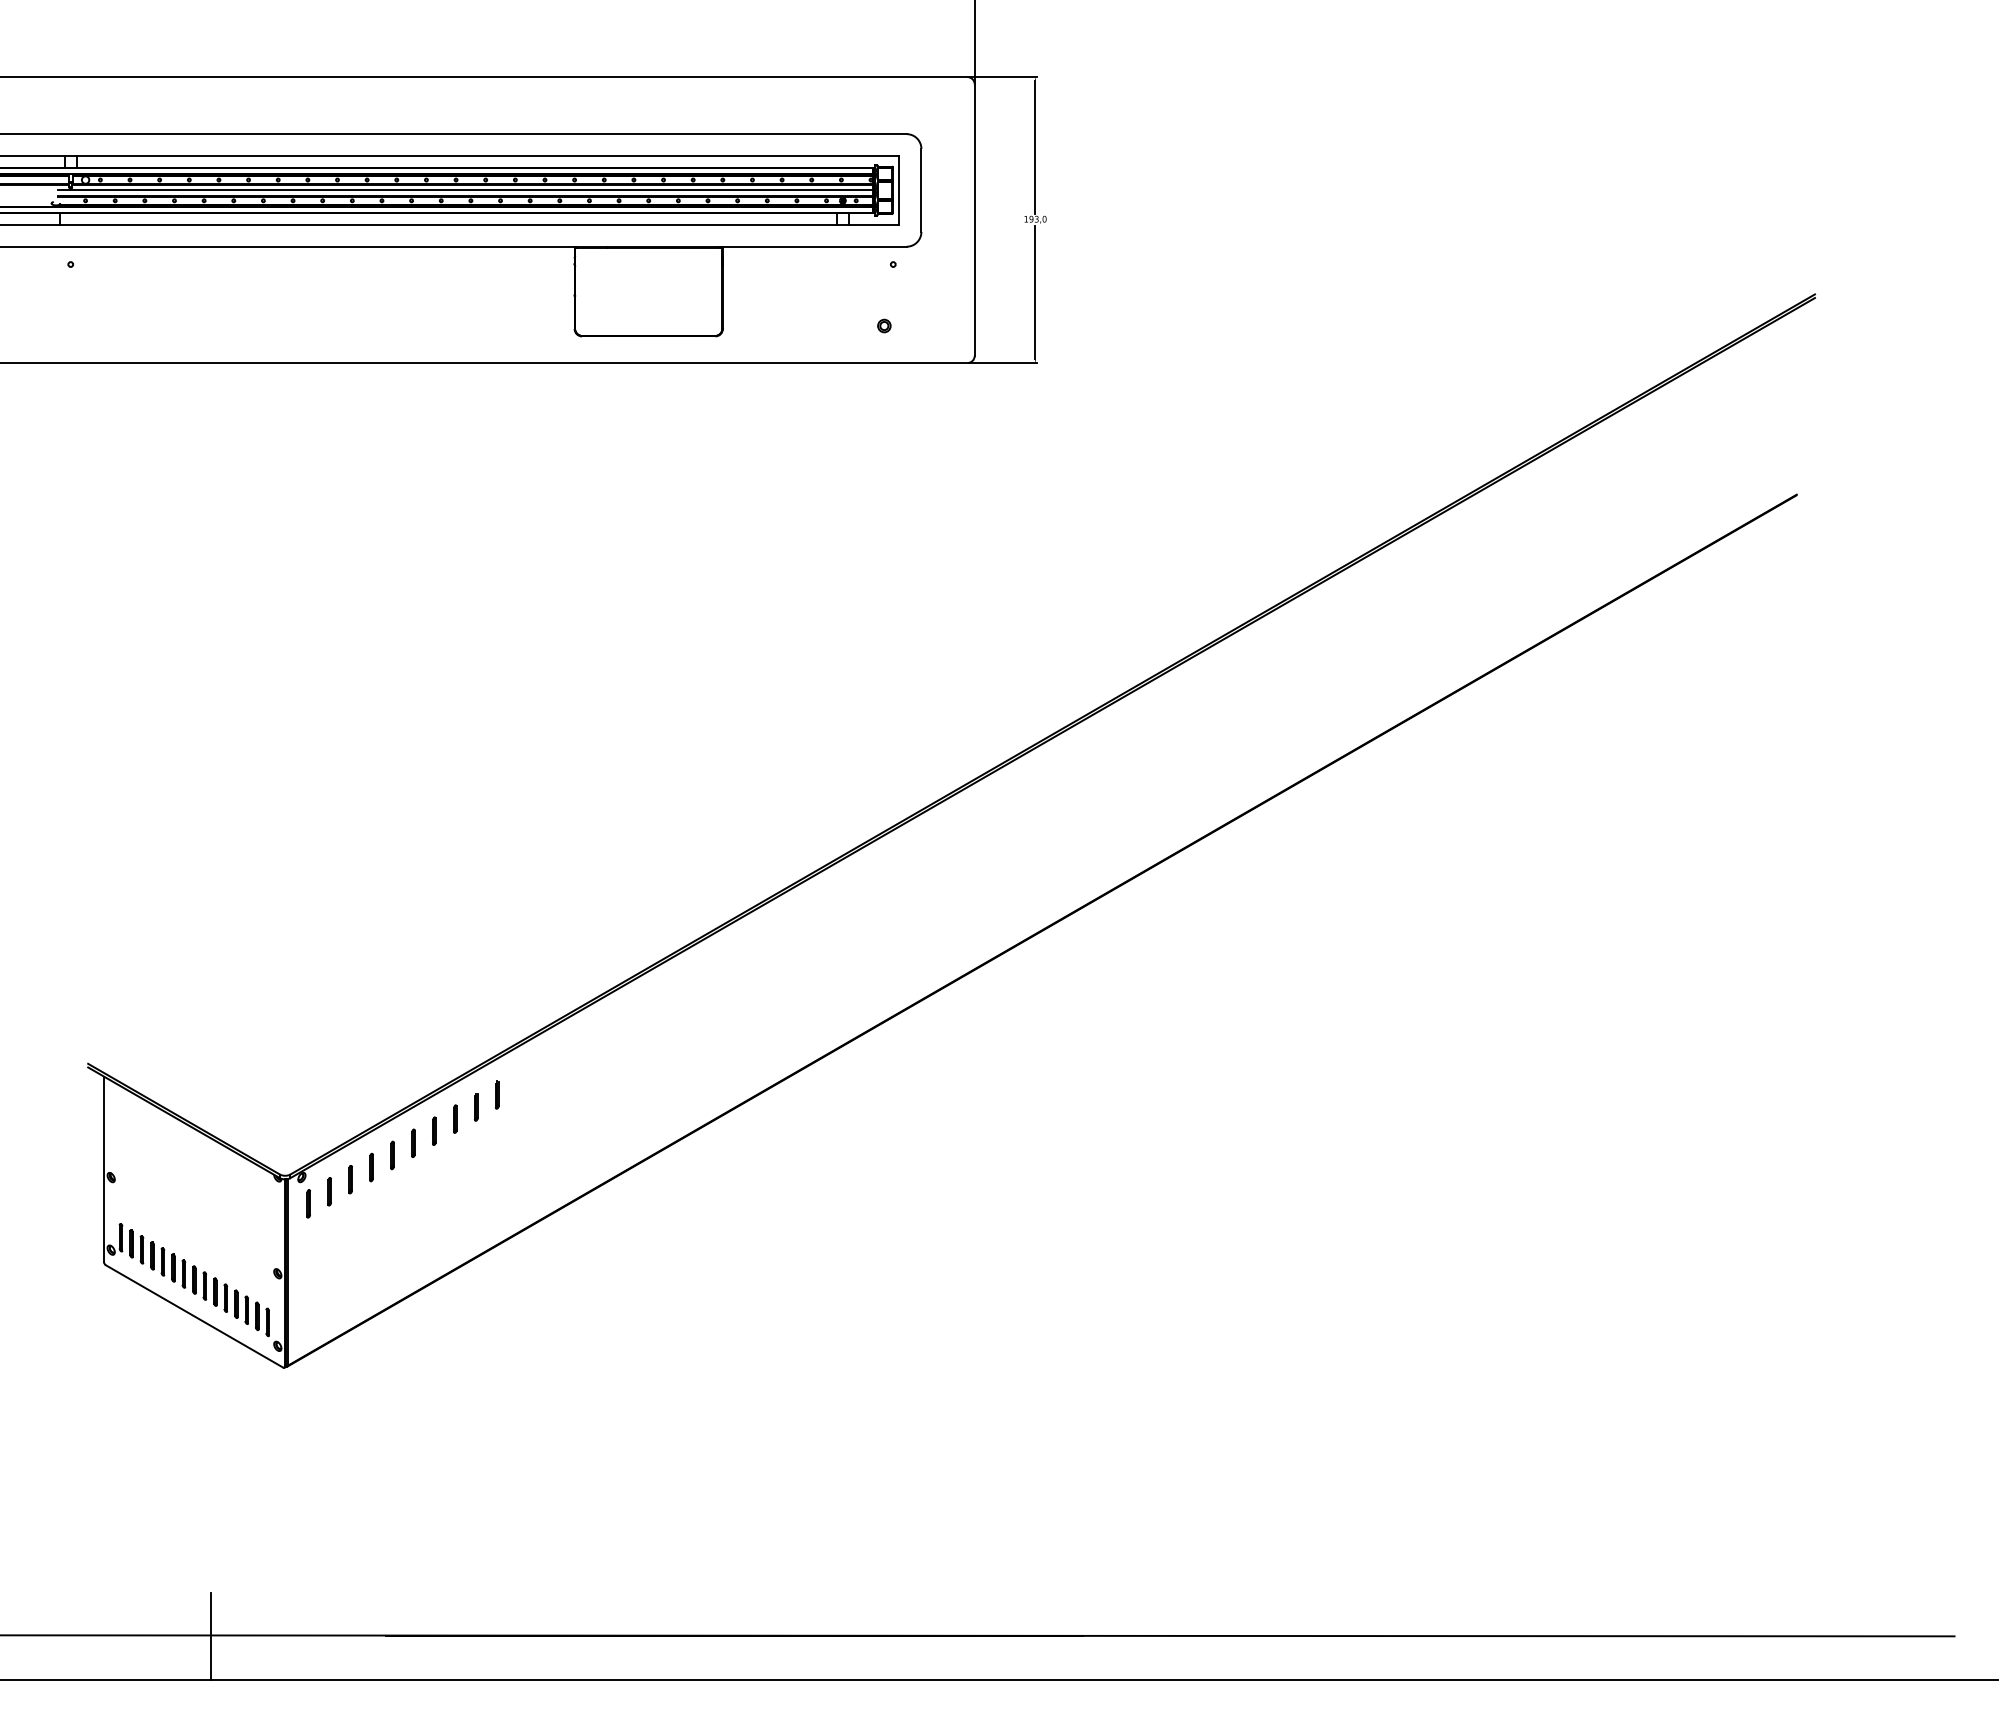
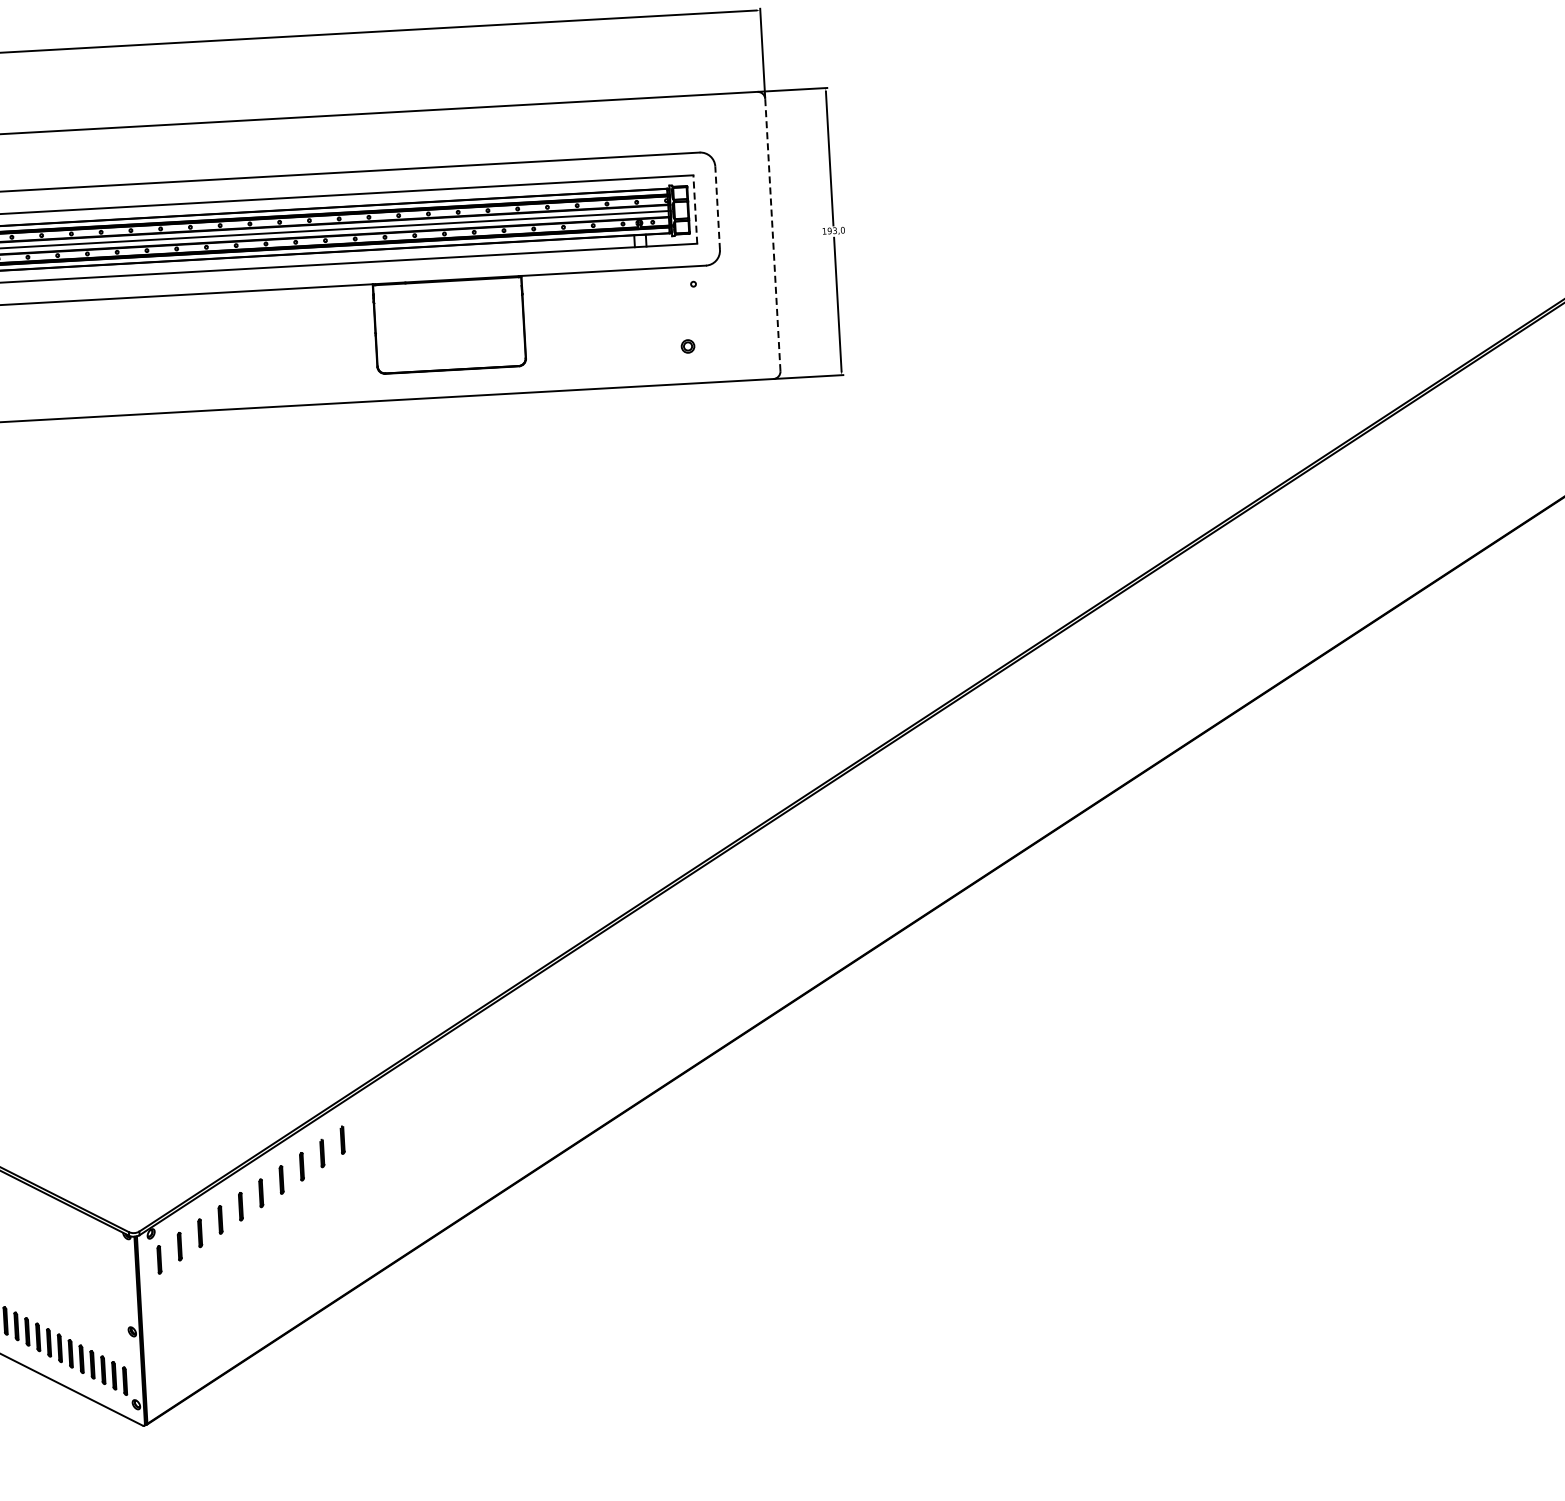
line: (899, 189) -> (695, 208), solid -> dashed
line: (921, 189) -> (717, 207), solid -> dashed
line: (974, 220) -> (772, 235), solid -> dashed

